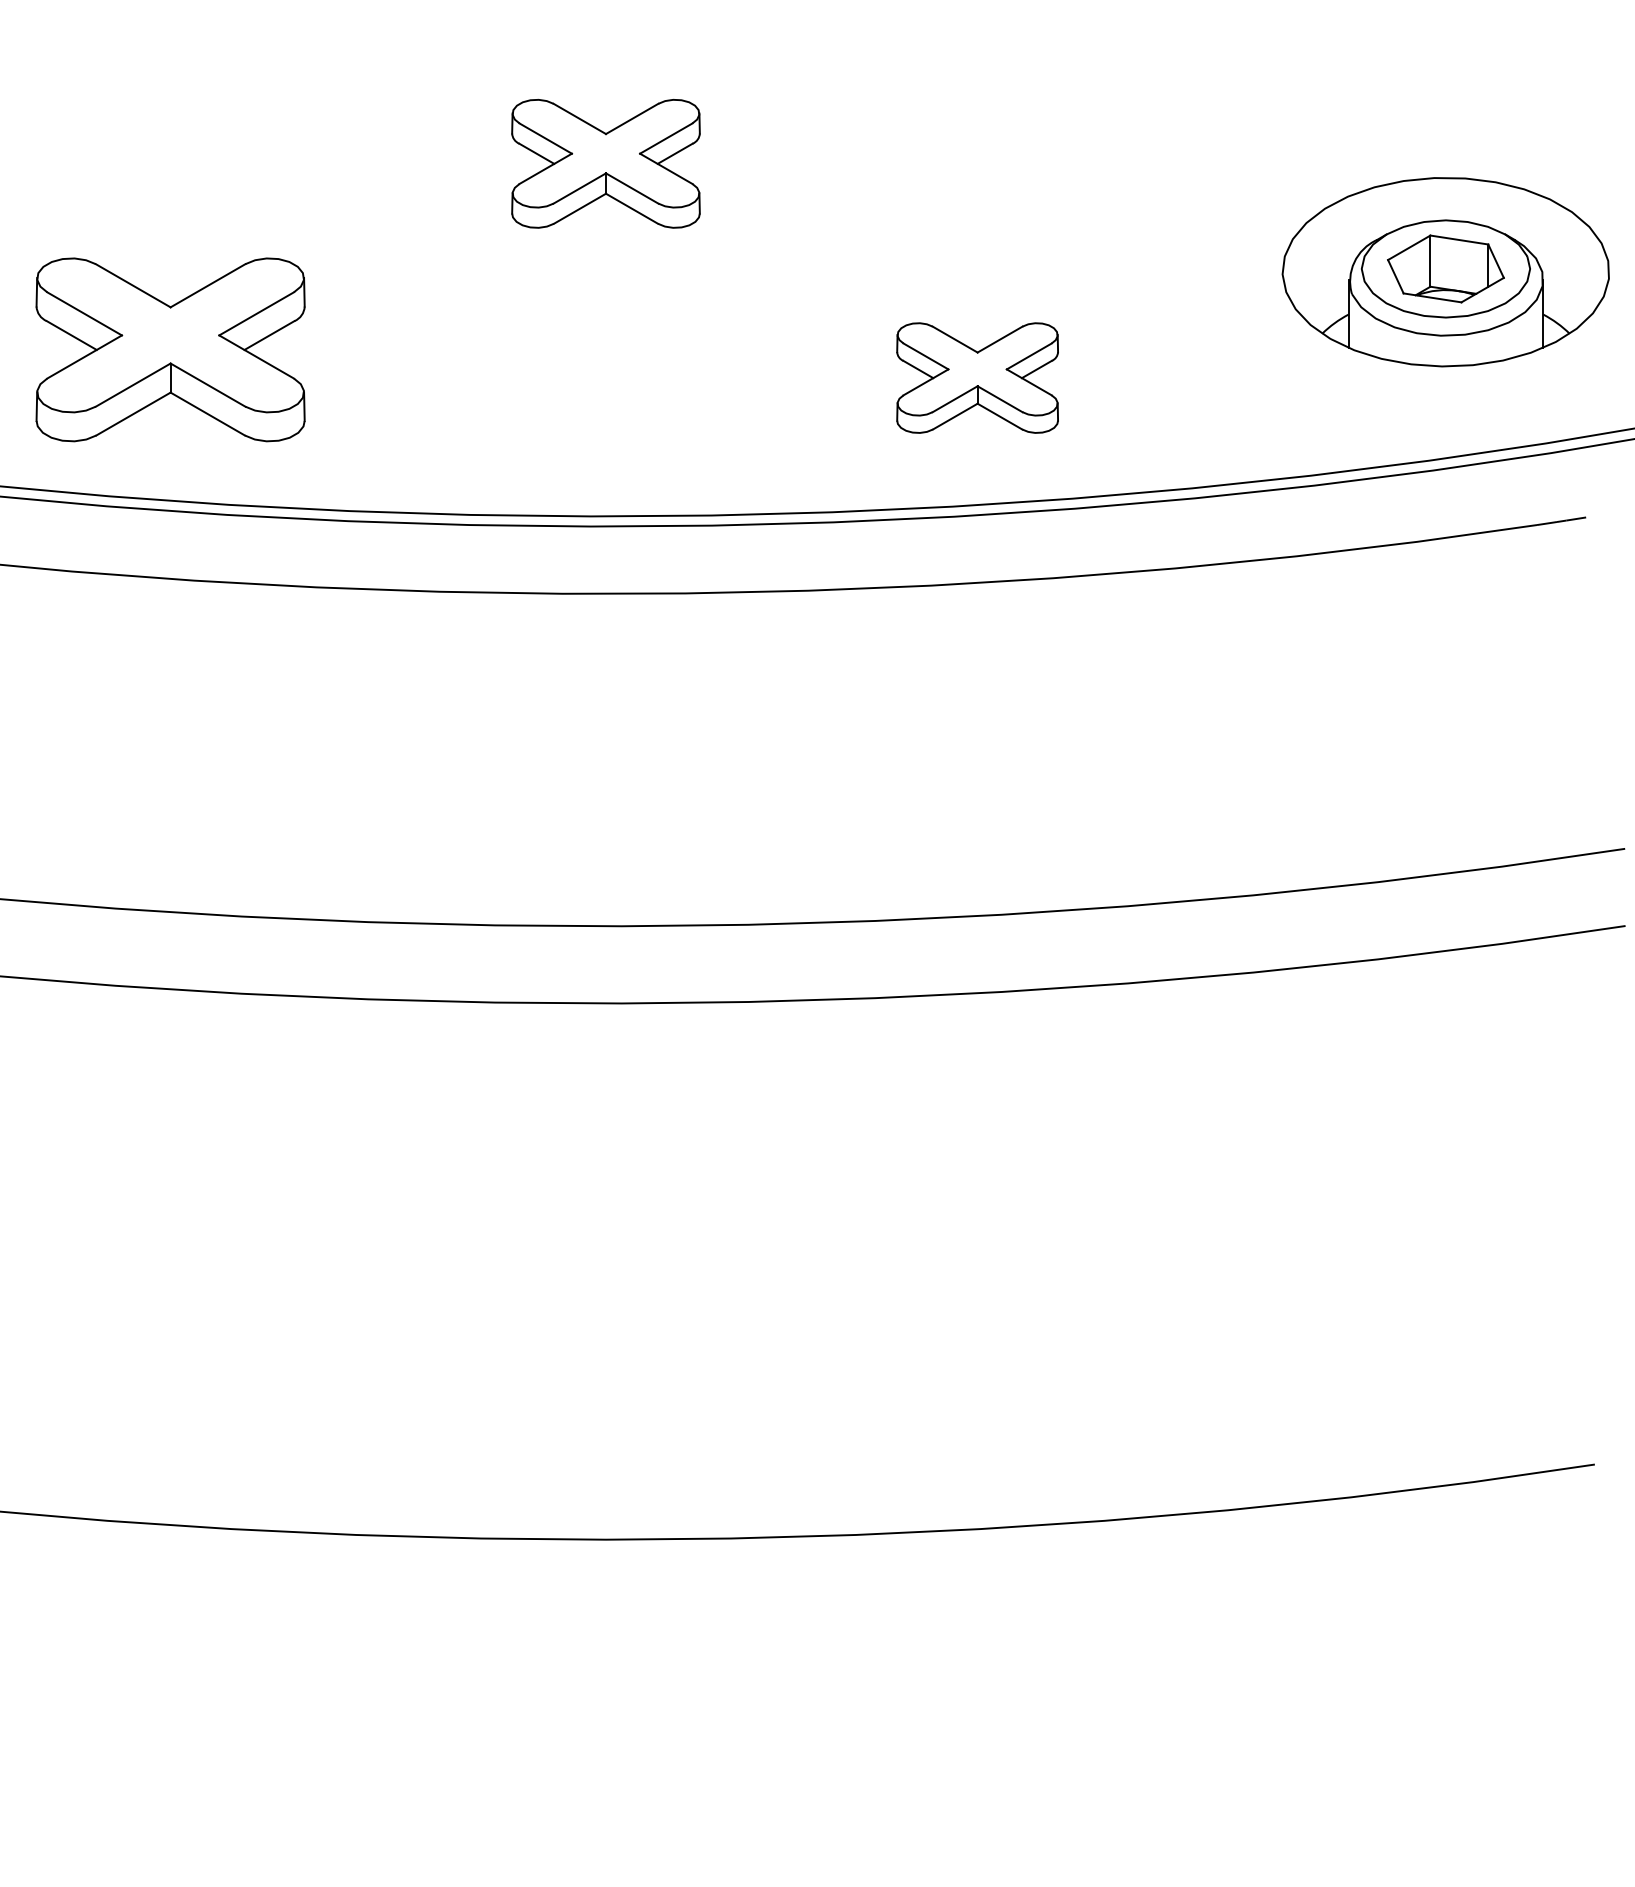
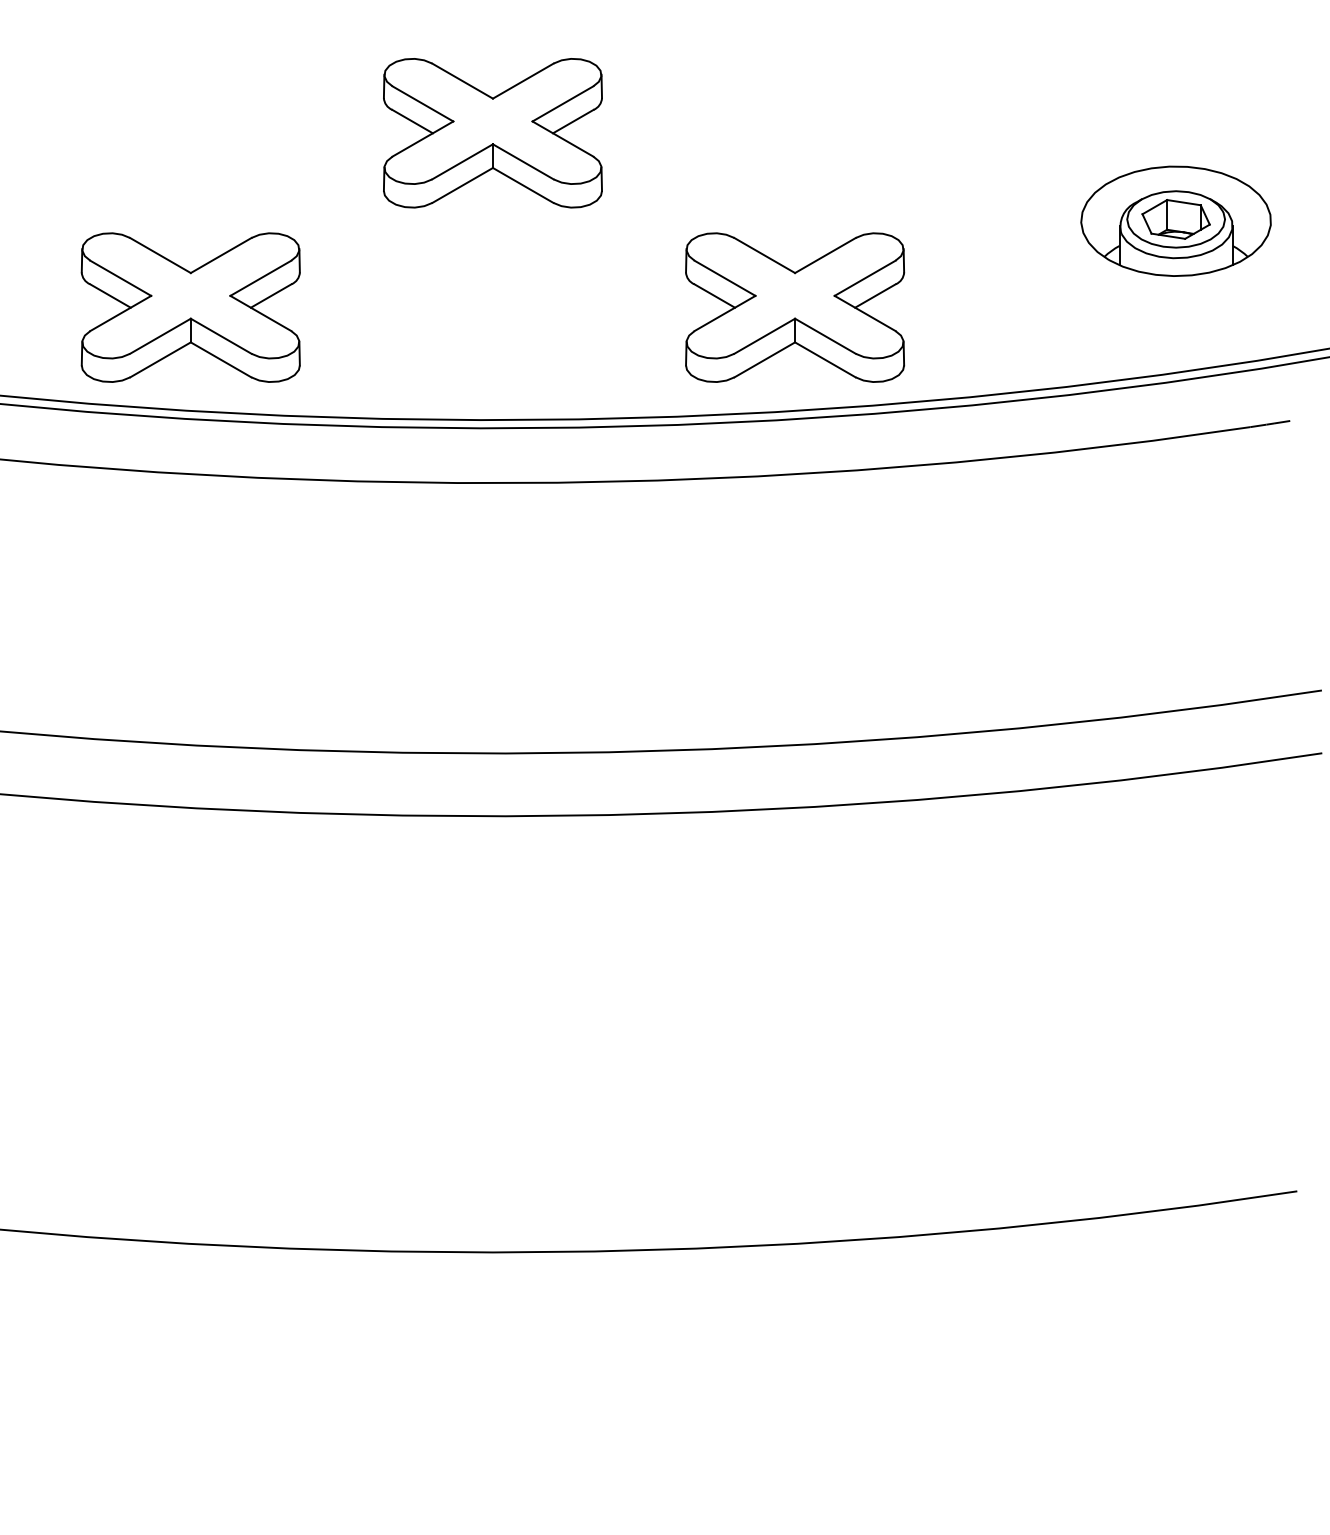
part: (605, 164) -> (492, 133), size x1.43
part: (1445, 271) -> (1175, 220), size x0.71
part: (170, 349) -> (190, 307), moved
part: (977, 377) -> (795, 307), size x1.67

